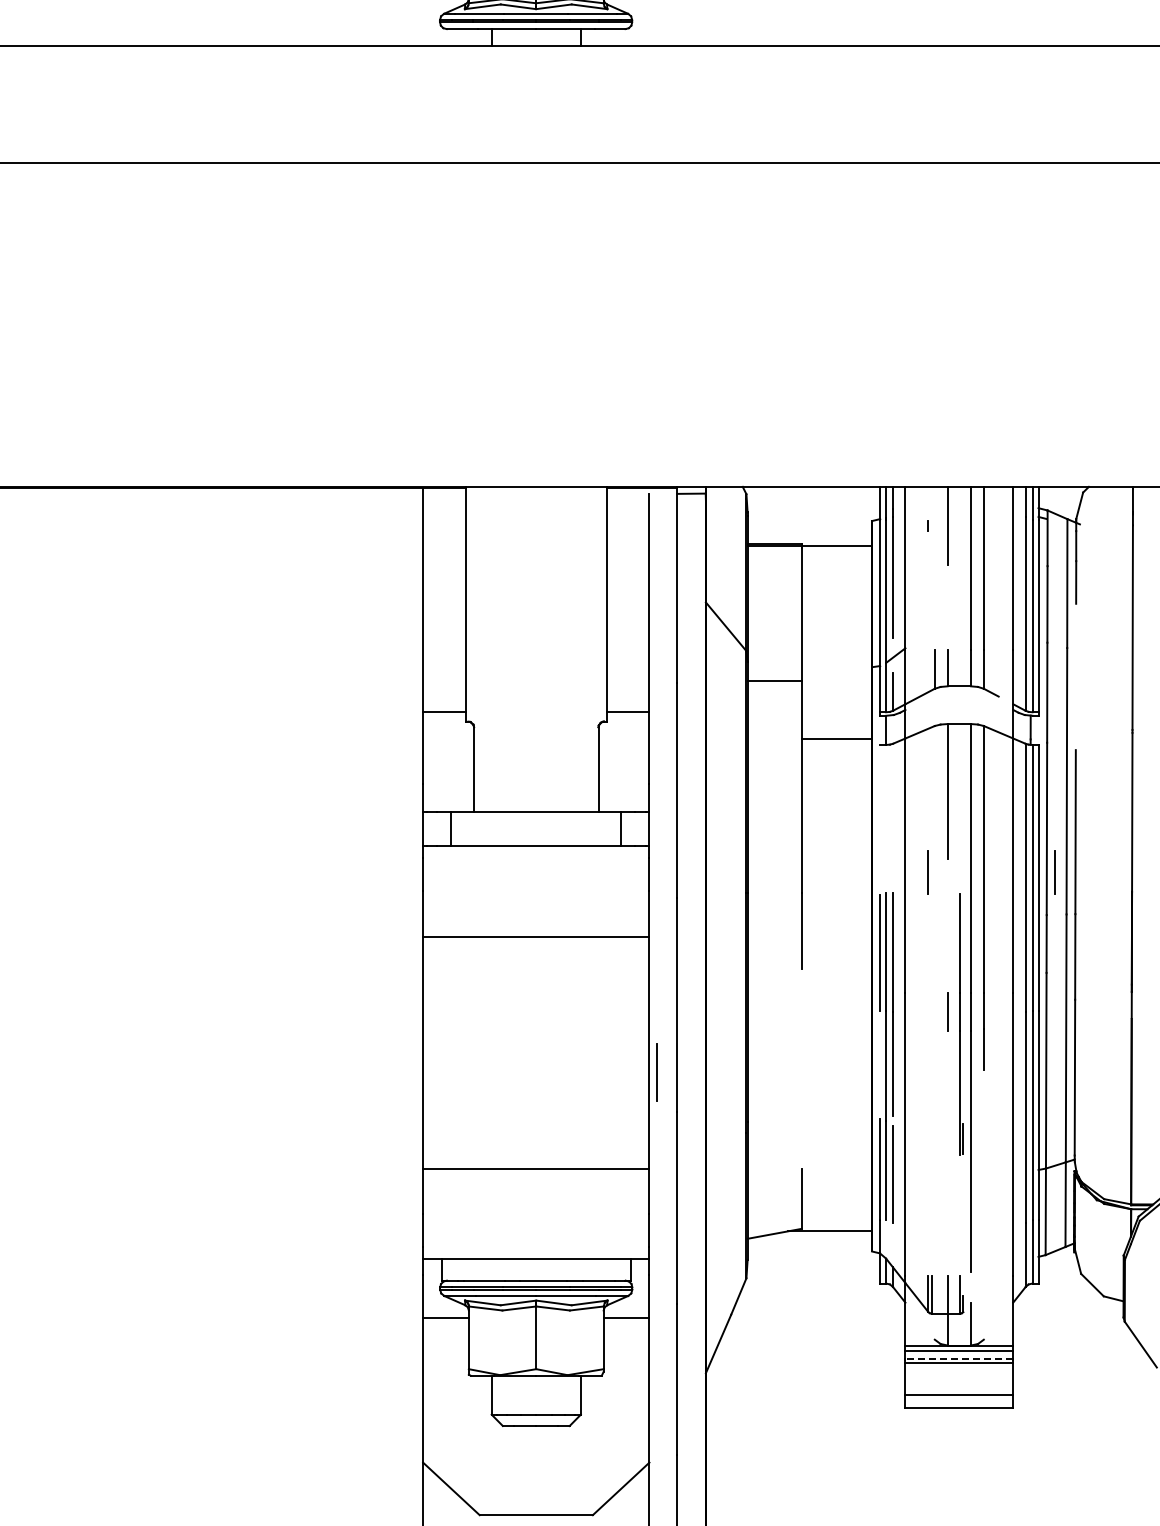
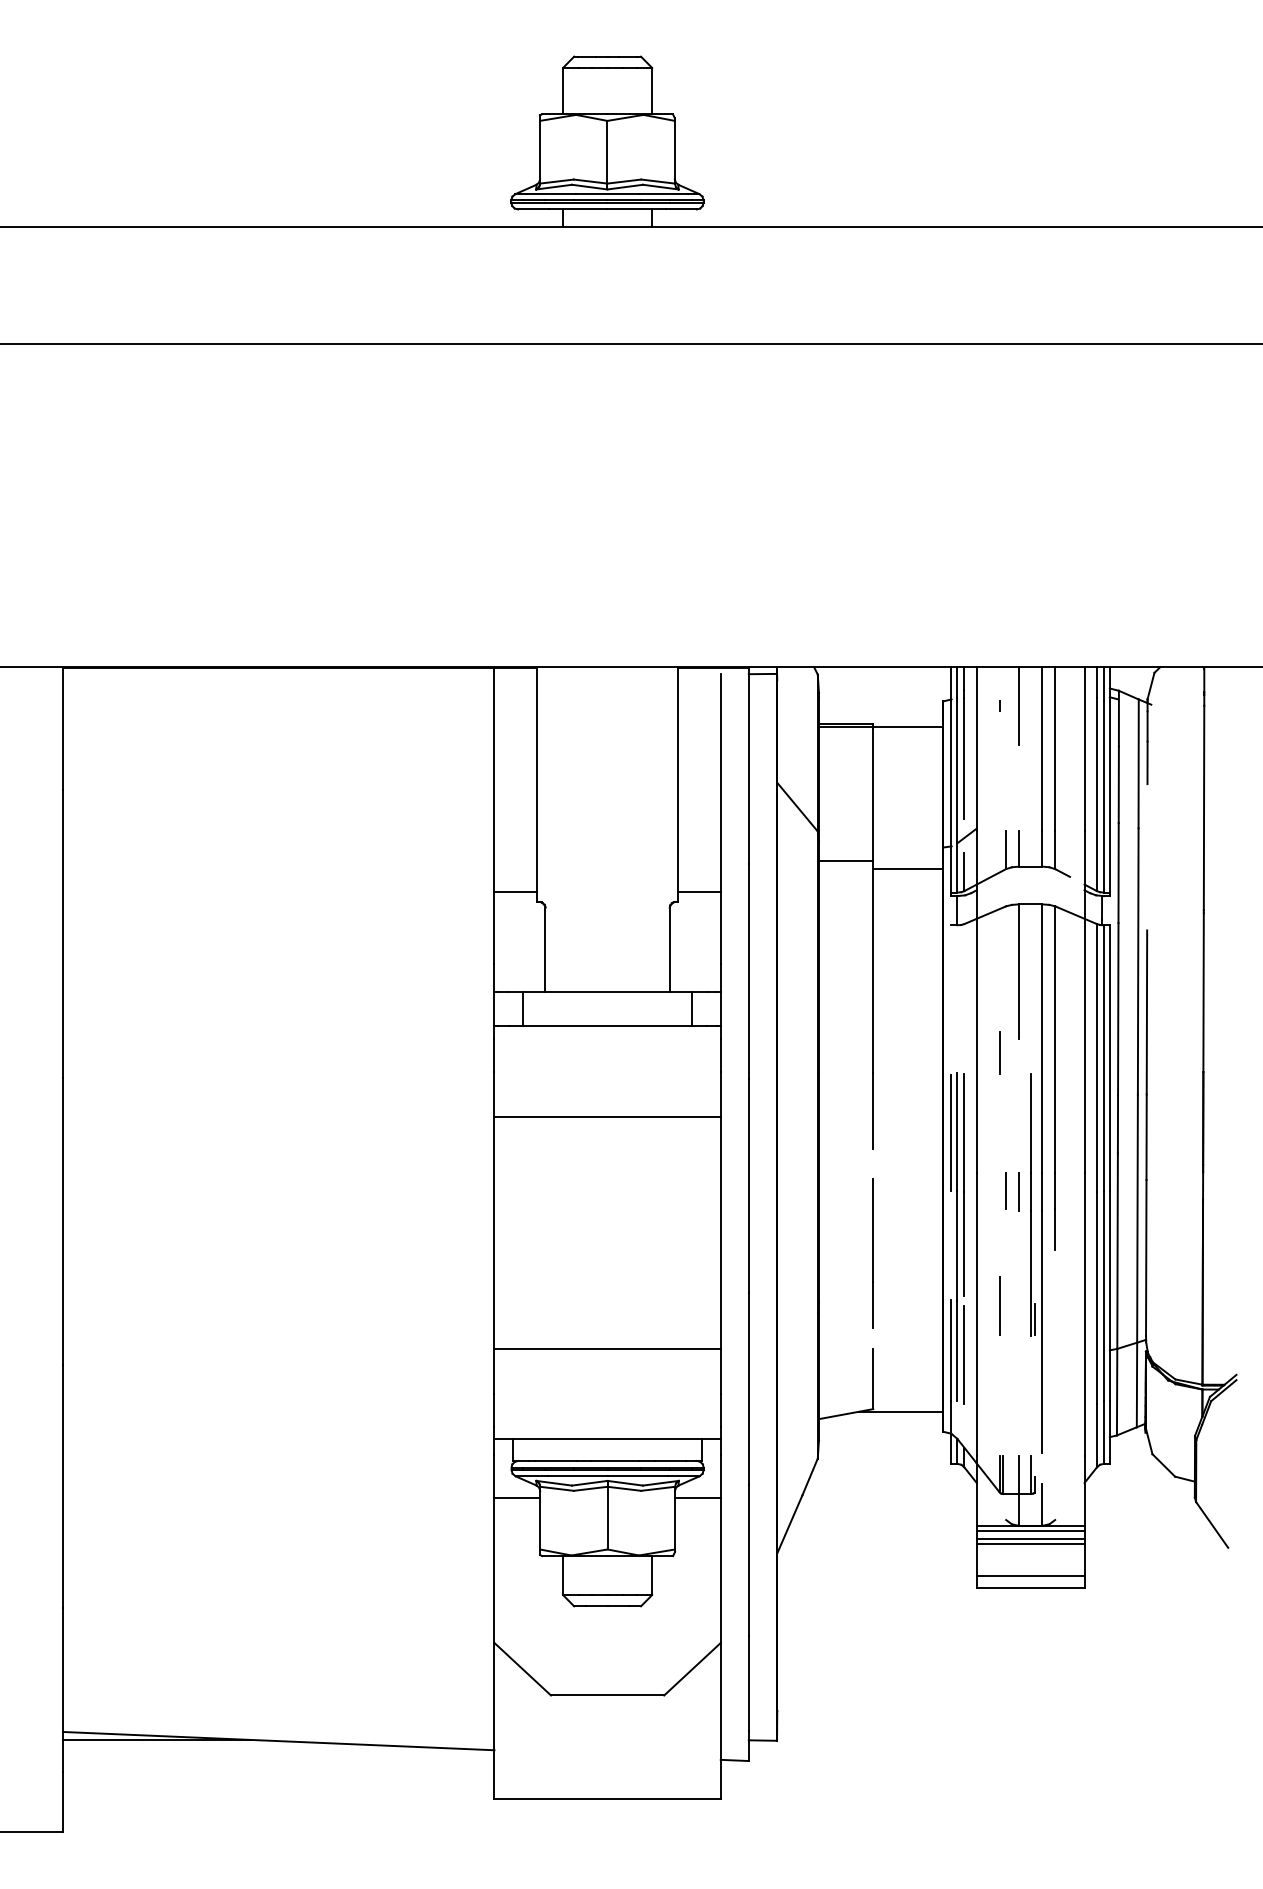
line: (836, 739) -> (907, 868), moved
line: (1055, 872) -> (1126, 1052), removed
line: (935, 1011) -> (1006, 1191), added
line: (657, 1072) -> (999, 1305), moved
line: (801, 1073) -> (872, 1253), added
line: (959, 1359) -> (1030, 1539), dashed -> solid

